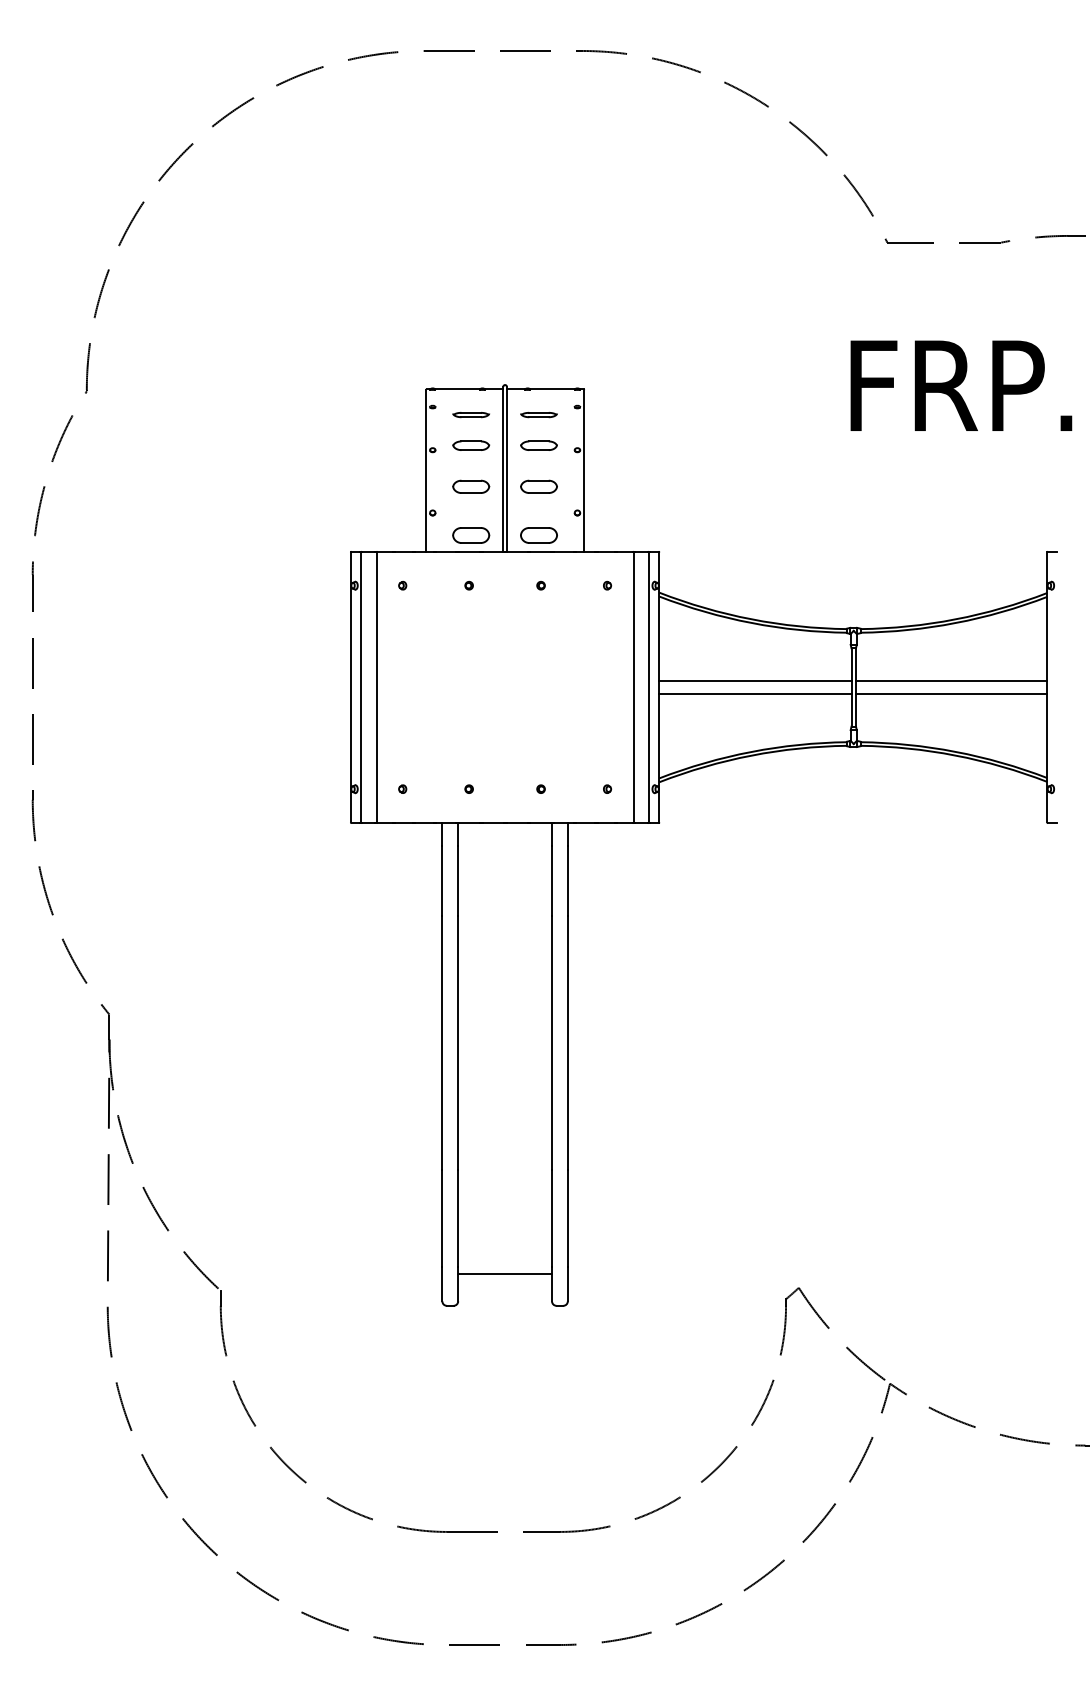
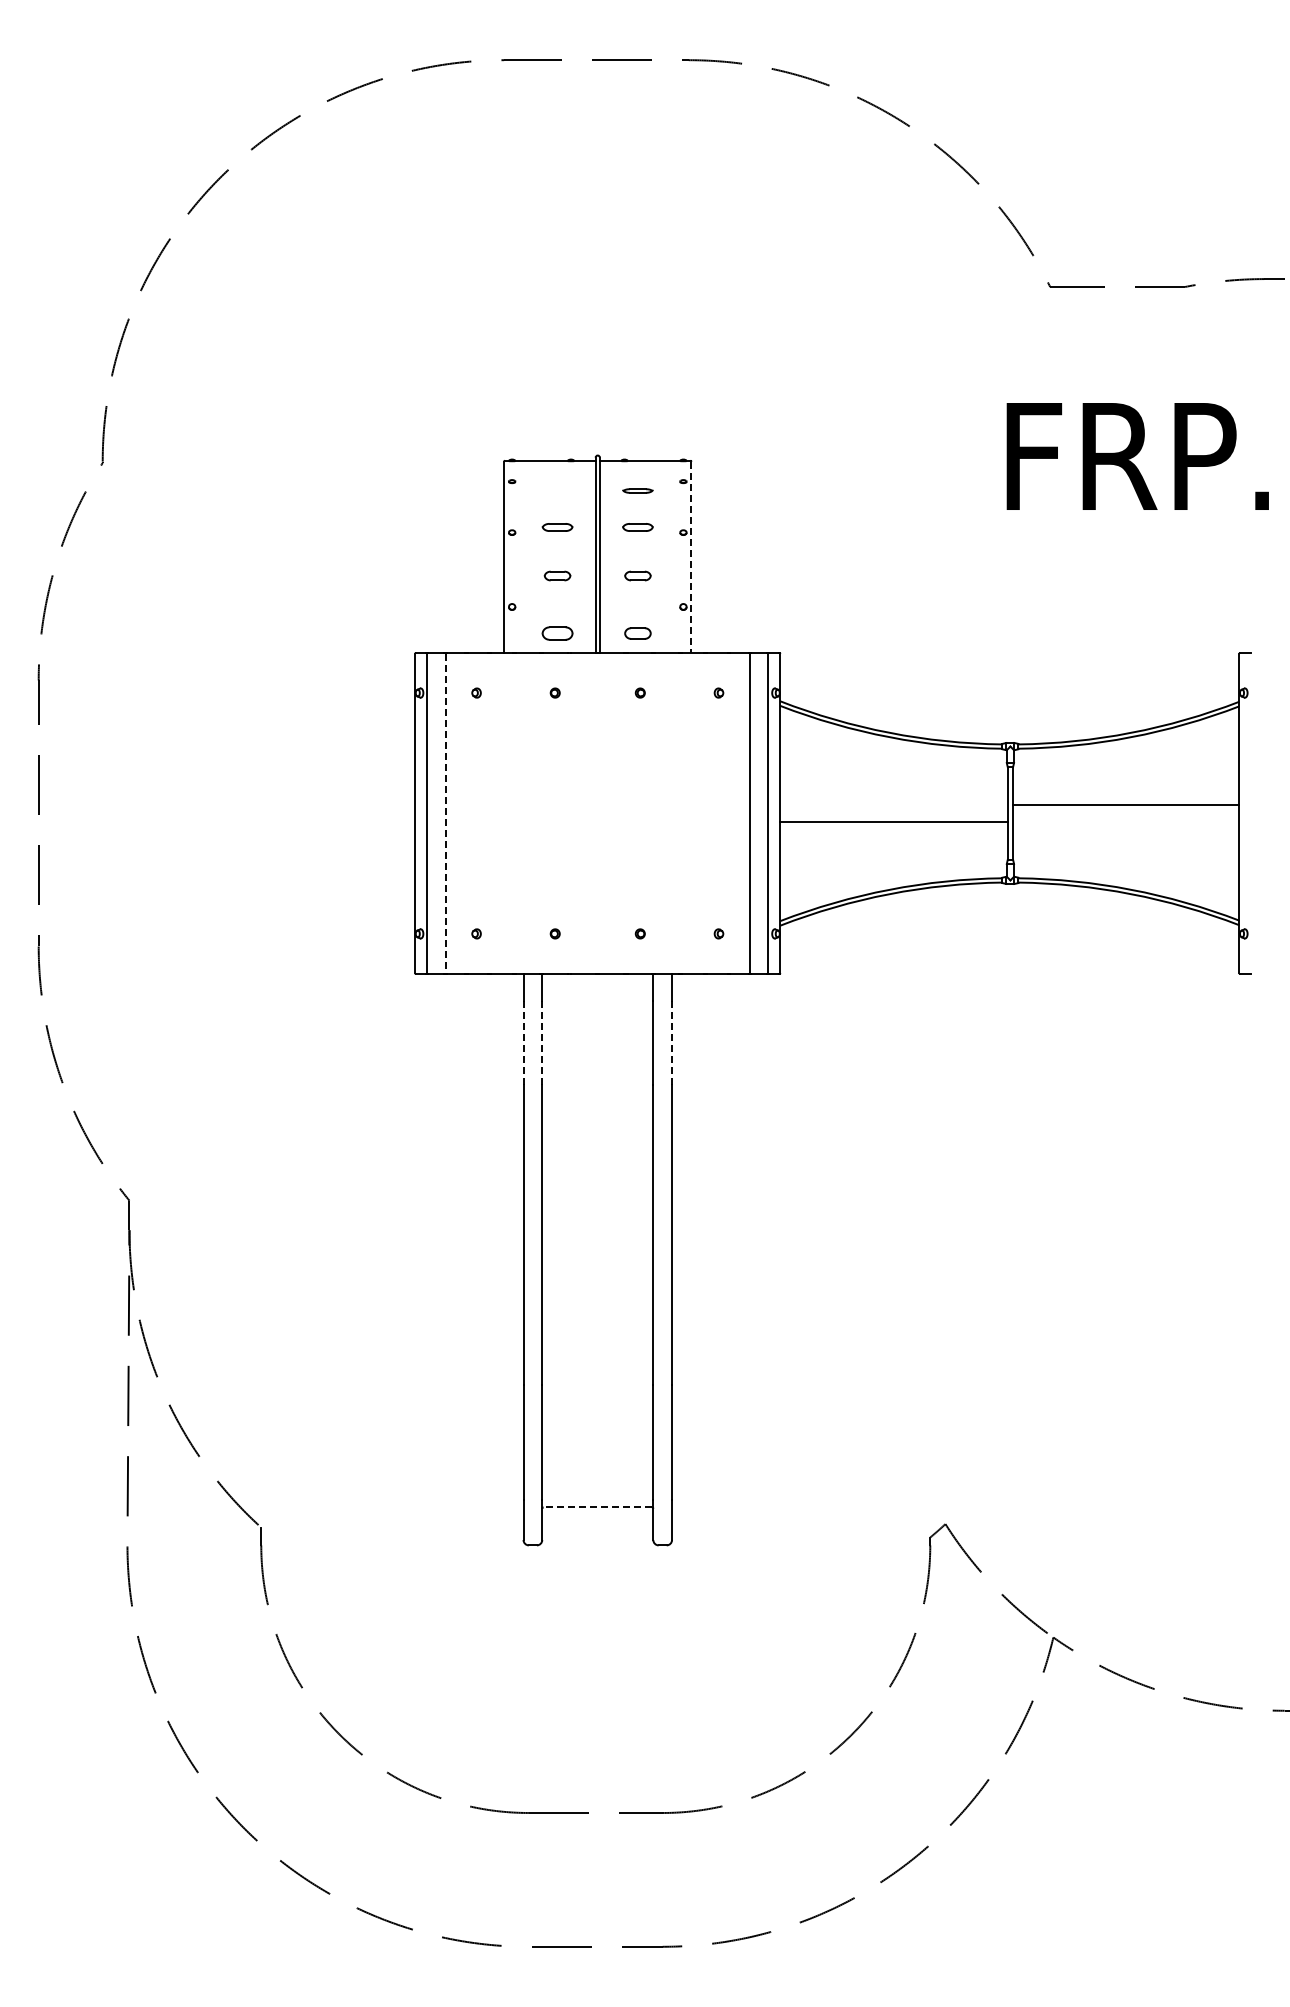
part: (471, 414) -> (557, 490), removed
part: (538, 414) -> (637, 490), size x0.7
part: (471, 445) -> (557, 527), size x0.7
part: (538, 445) -> (637, 527), size x0.7
line: (584, 471) -> (691, 557), solid -> dashed
part: (471, 486) -> (557, 575), size x0.6
part: (538, 486) -> (637, 575), size x0.6
part: (471, 535) -> (557, 633), size x0.7
part: (538, 535) -> (637, 633), size x0.6
line: (755, 680) -> (894, 805), removed
line: (376, 687) -> (445, 813), solid -> dashed
line: (950, 694) -> (1125, 821), removed
line: (442, 880) -> (523, 1042), solid -> dashed
line: (458, 880) -> (542, 1042), solid -> dashed
line: (568, 880) -> (672, 1042), solid -> dashed
line: (504, 1273) -> (597, 1507), solid -> dashed

